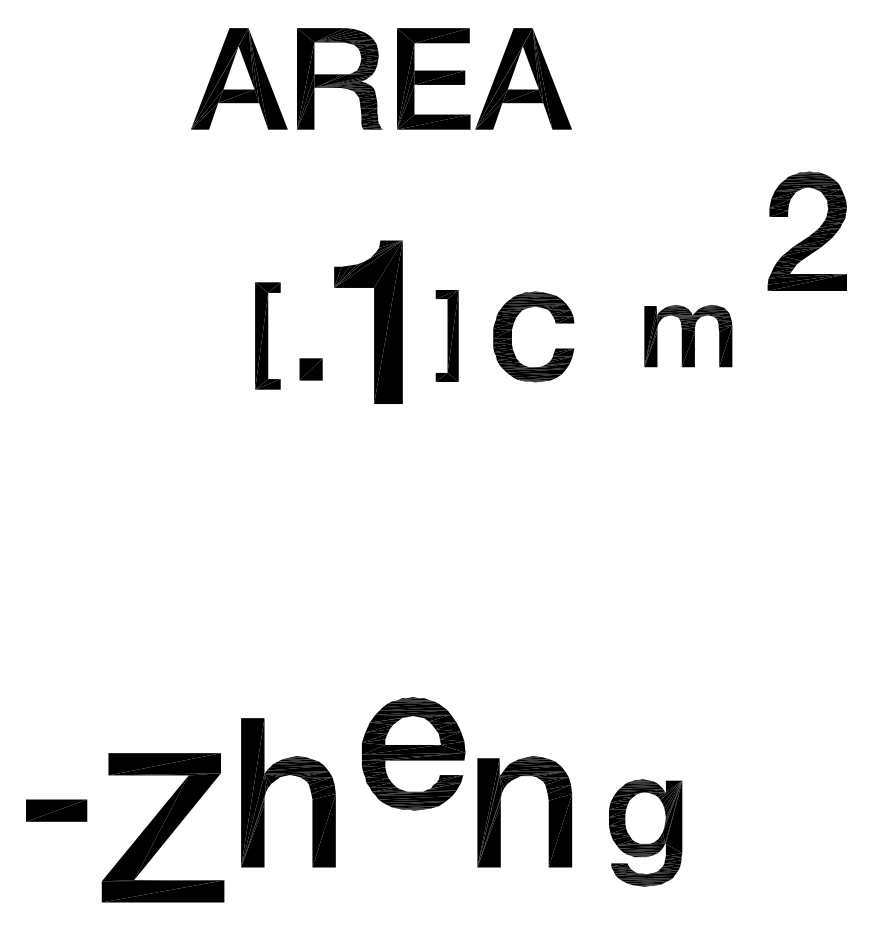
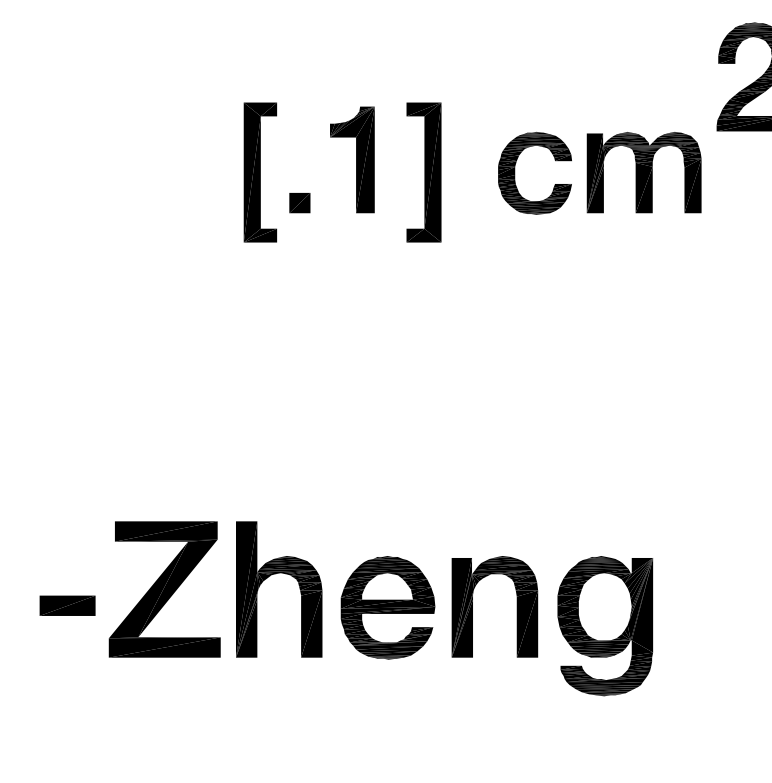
part: (368, 321) -> (352, 159), size x0.71
part: (267, 335) -> (260, 172), size x1.43
part: (447, 335) -> (424, 172), size x1.67
part: (688, 335) -> (644, 172), size x1.43
part: (511, 336) -> (514, 172), moved
part: (413, 753) -> (387, 607), moved
part: (162, 827) -> (164, 589), moved
part: (645, 832) -> (605, 625), size x1.43

